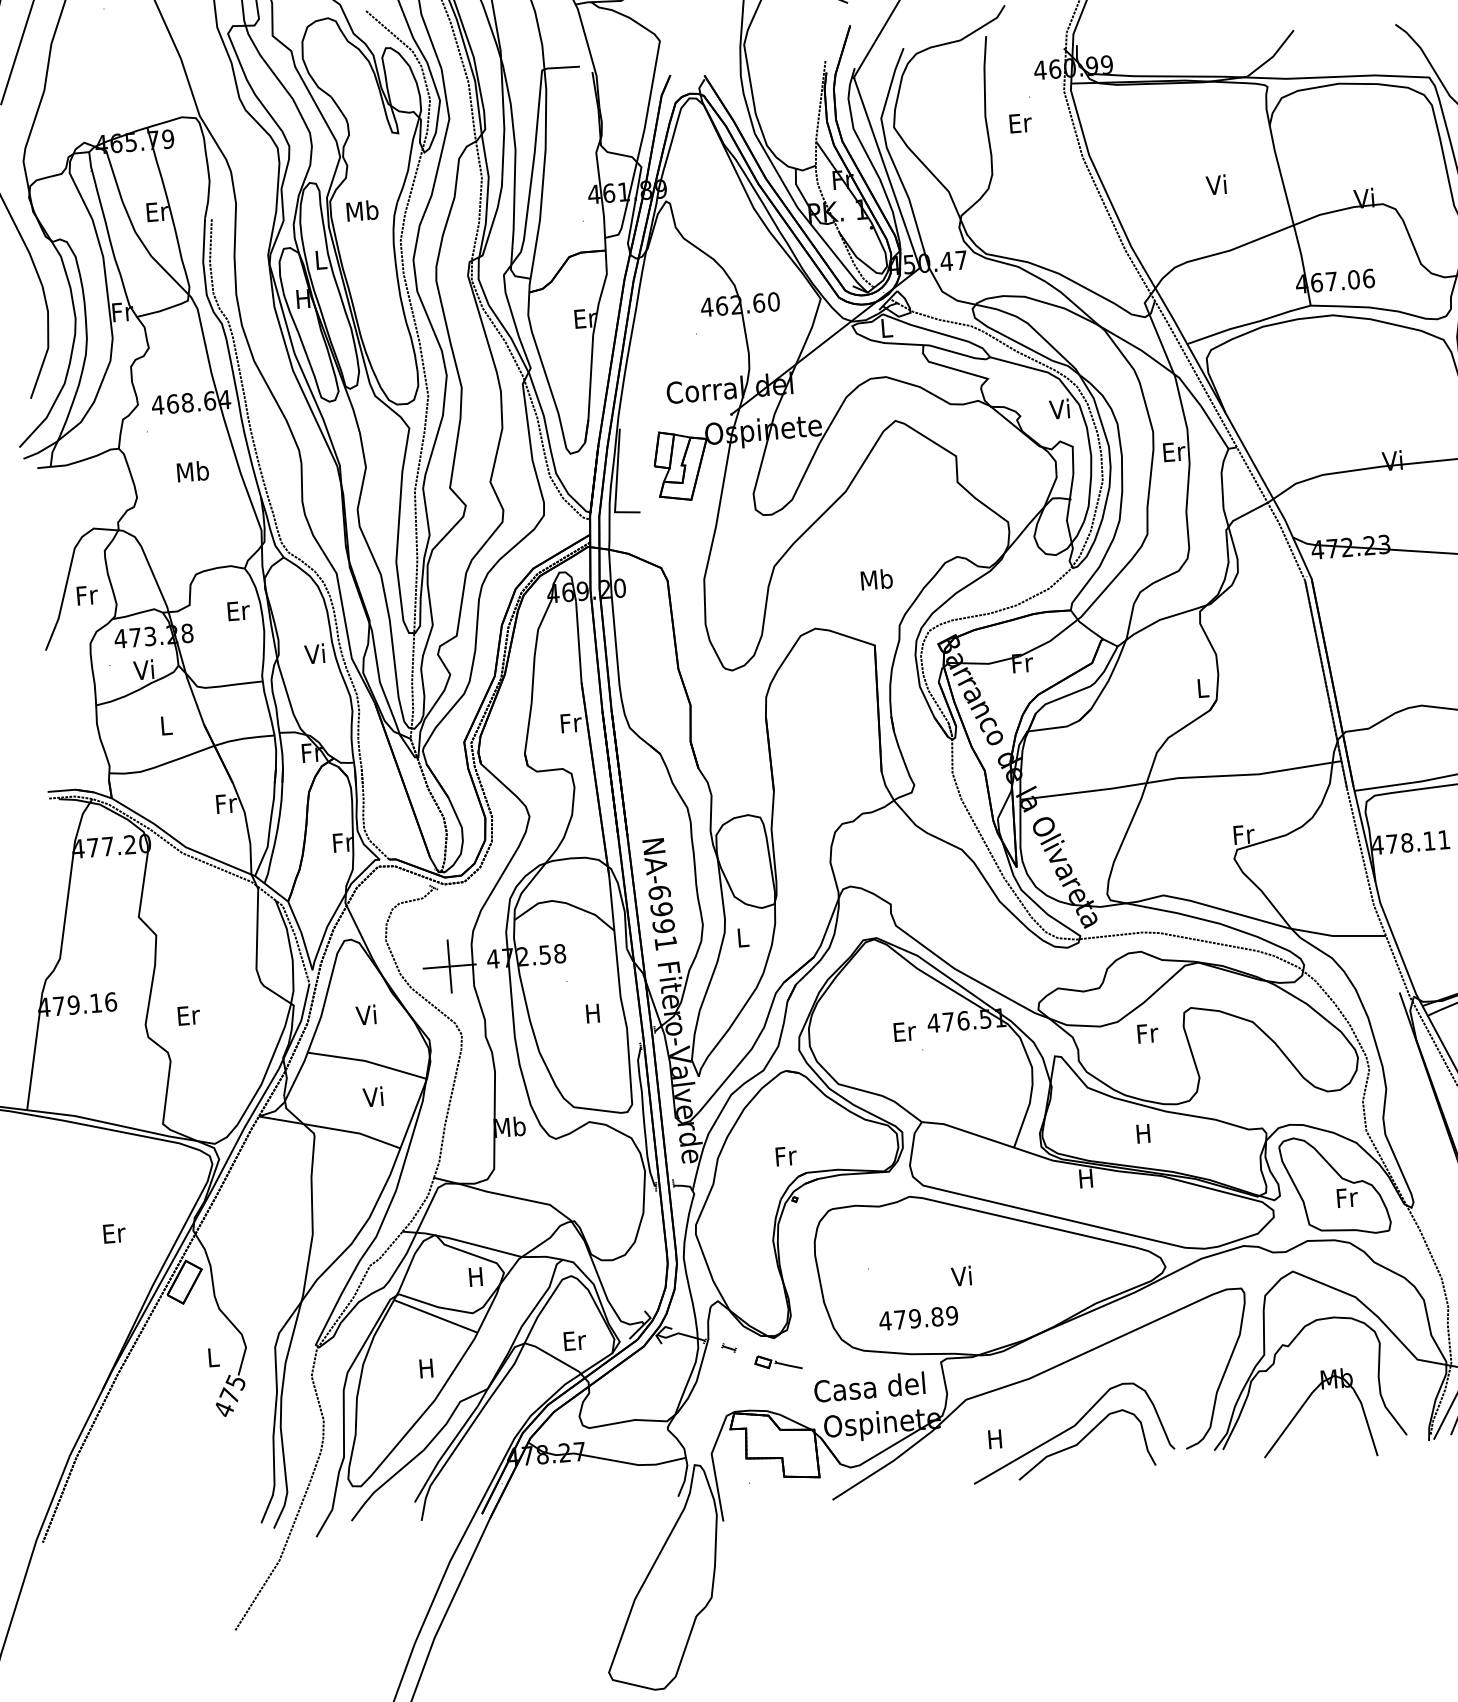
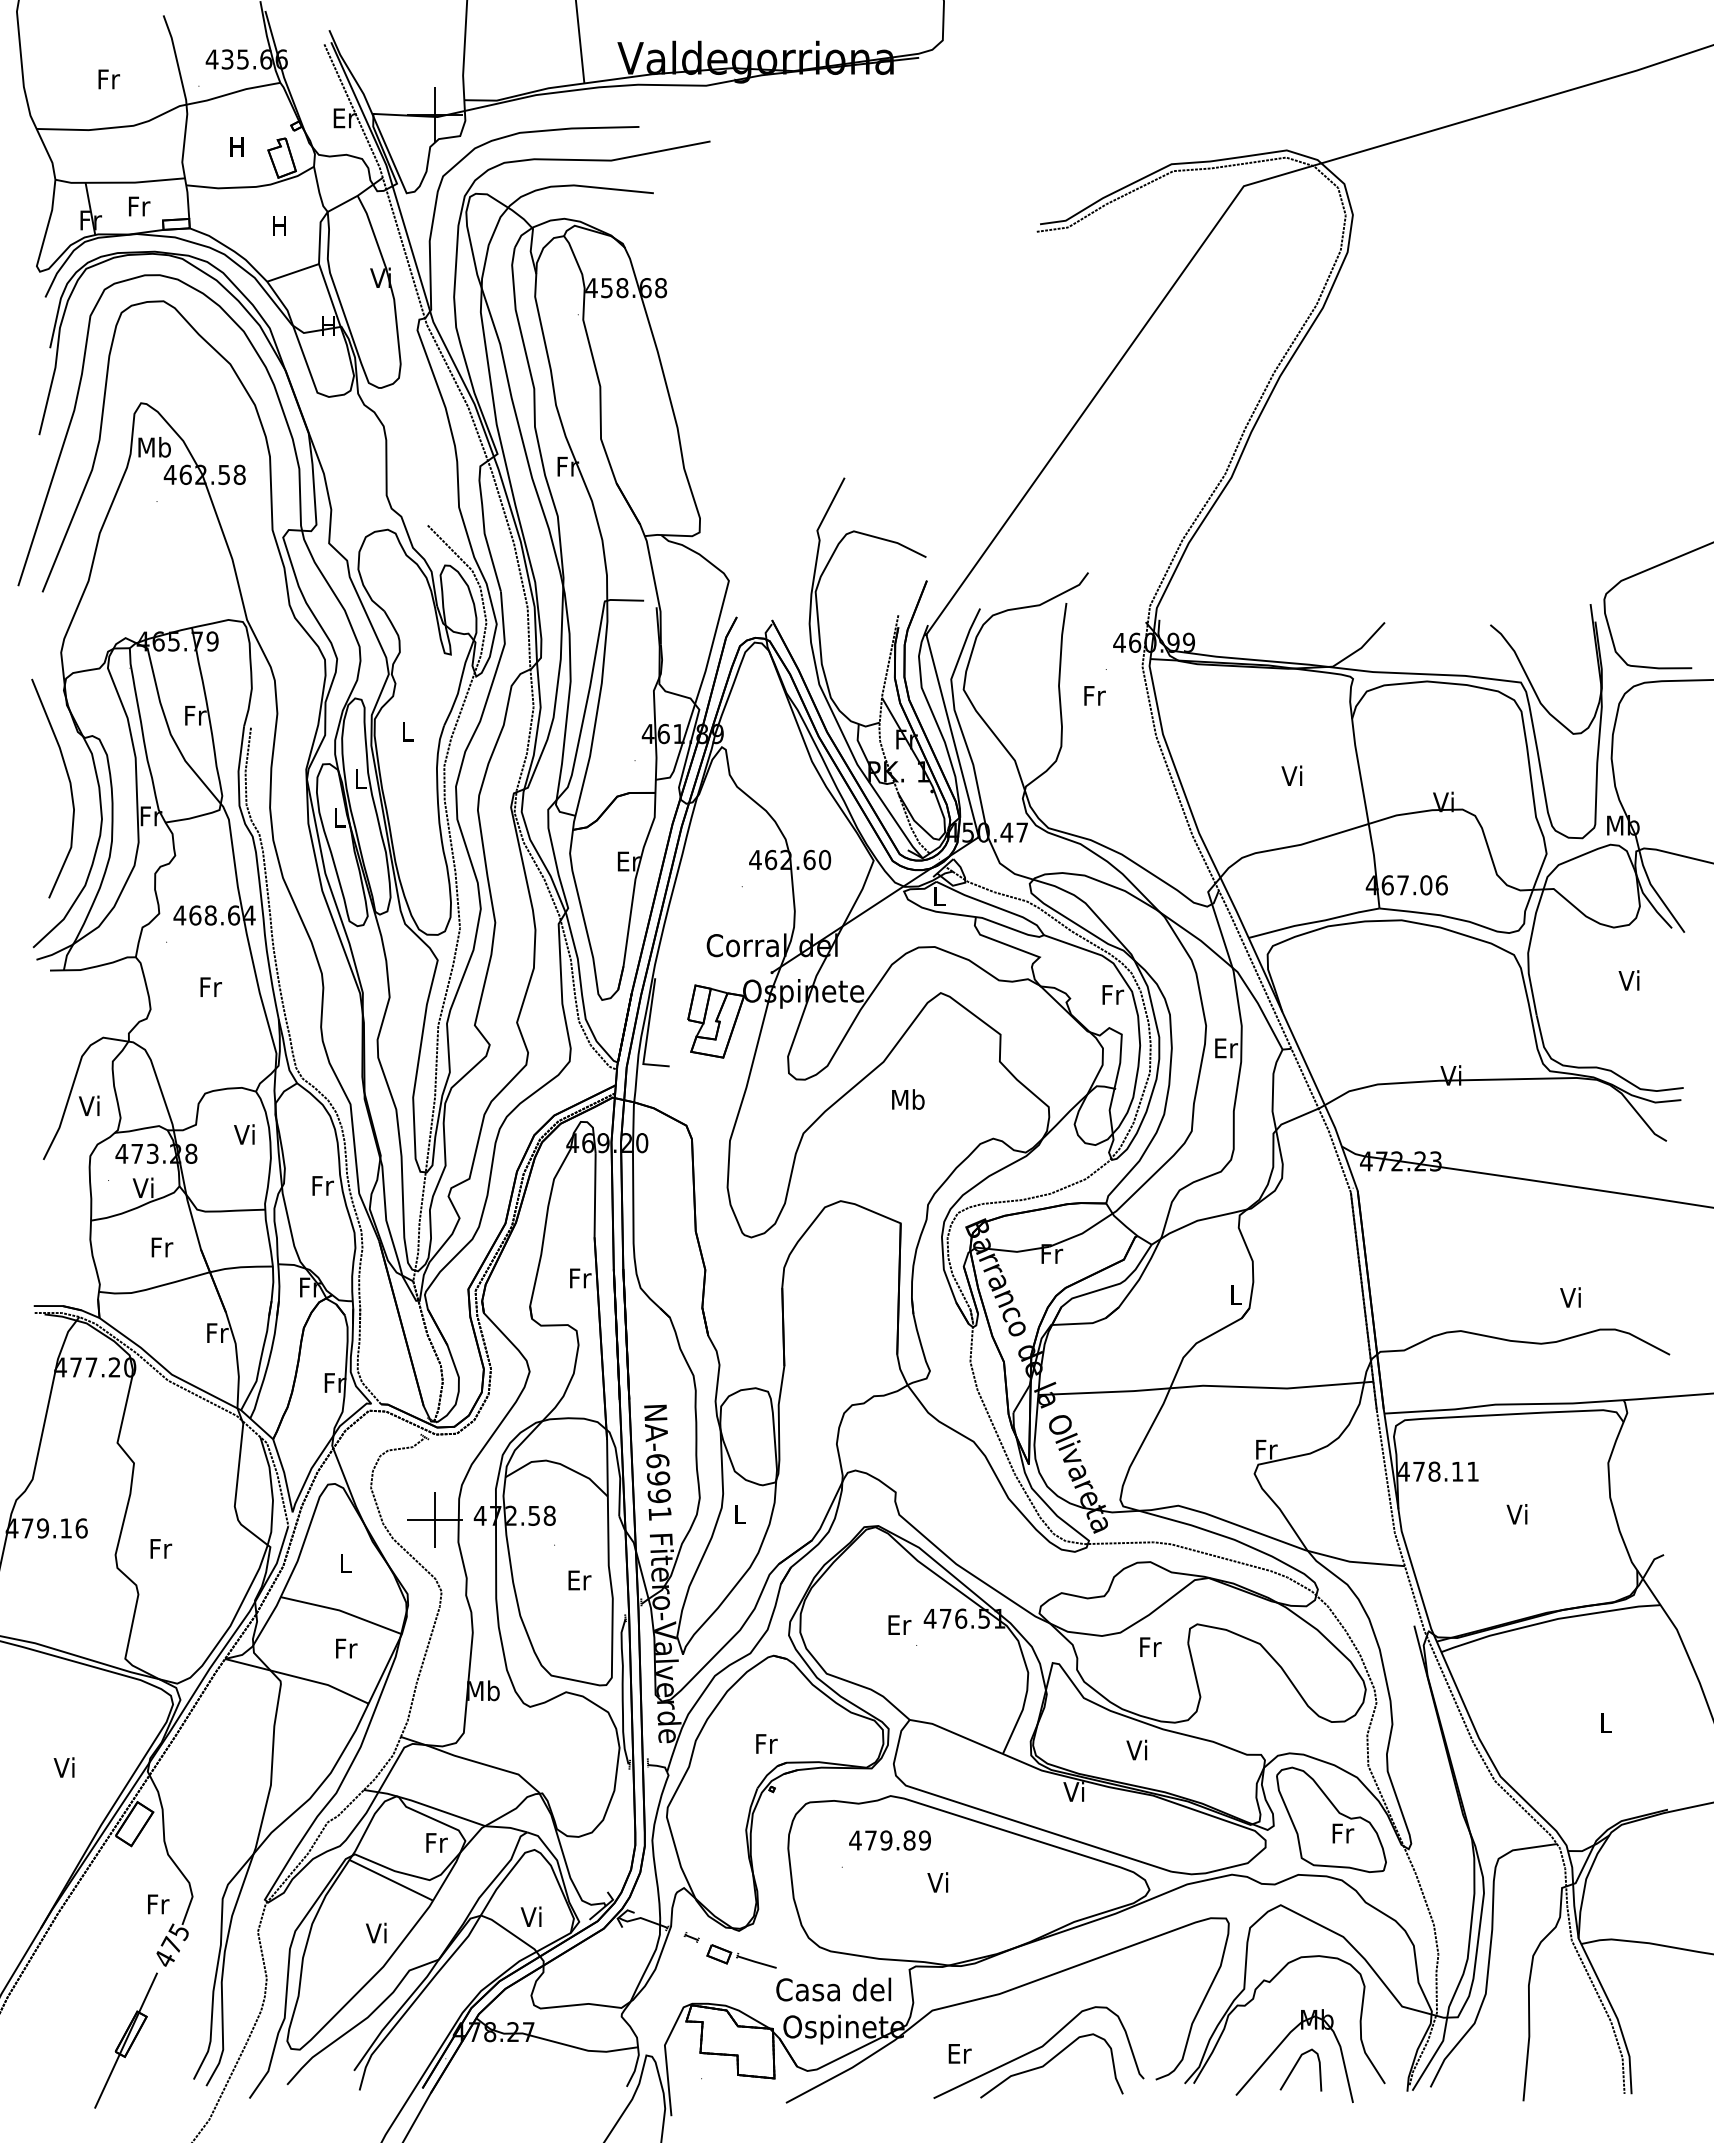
text: (1020, 122) -> (1094, 695), Er -> Fr
text: (362, 210) -> (407, 731), Mb -> L
text: (157, 211) -> (195, 715), Er -> Fr
text: (302, 298) -> (338, 817), H -> L
text: (1060, 409) -> (1112, 994), Vi -> Fr
text: (192, 471) -> (210, 986), Mb -> Fr
text: (877, 579) -> (908, 1099), moved
text: (86, 594) -> (90, 1105), Fr -> Vi
text: (237, 610) -> (245, 1134), Er -> Vi
text: (314, 653) -> (321, 1185), Vi -> Fr
text: (166, 725) -> (162, 1247), L -> Fr
text: (593, 1013) -> (579, 1580), H -> Er
text: (365, 1014) -> (343, 1562), Vi -> L
text: (189, 1015) -> (161, 1548), Er -> Fr
text: (373, 1097) -> (345, 1648), Vi -> Fr
text: (1142, 1133) -> (1136, 1749), H -> Vi
text: (1084, 1178) -> (1073, 1791), H -> Vi
text: (113, 1233) -> (65, 1767), Er -> Vi
text: (476, 1276) -> (436, 1842), H -> Fr
text: (918, 1318) -> (889, 1840), moved
text: (574, 1340) -> (532, 1916), Er -> Vi
text: (213, 1357) -> (158, 1904), L -> Fr
part: (778, 1362) -> (741, 1956), size x1.43
text: (425, 1367) -> (376, 1932), H -> Vi
curve: (1319, 1426) -> (1295, 2067), added
text: (995, 1438) -> (959, 2053), H -> Er
part: (192, 1490) -> (125, 2040), added

